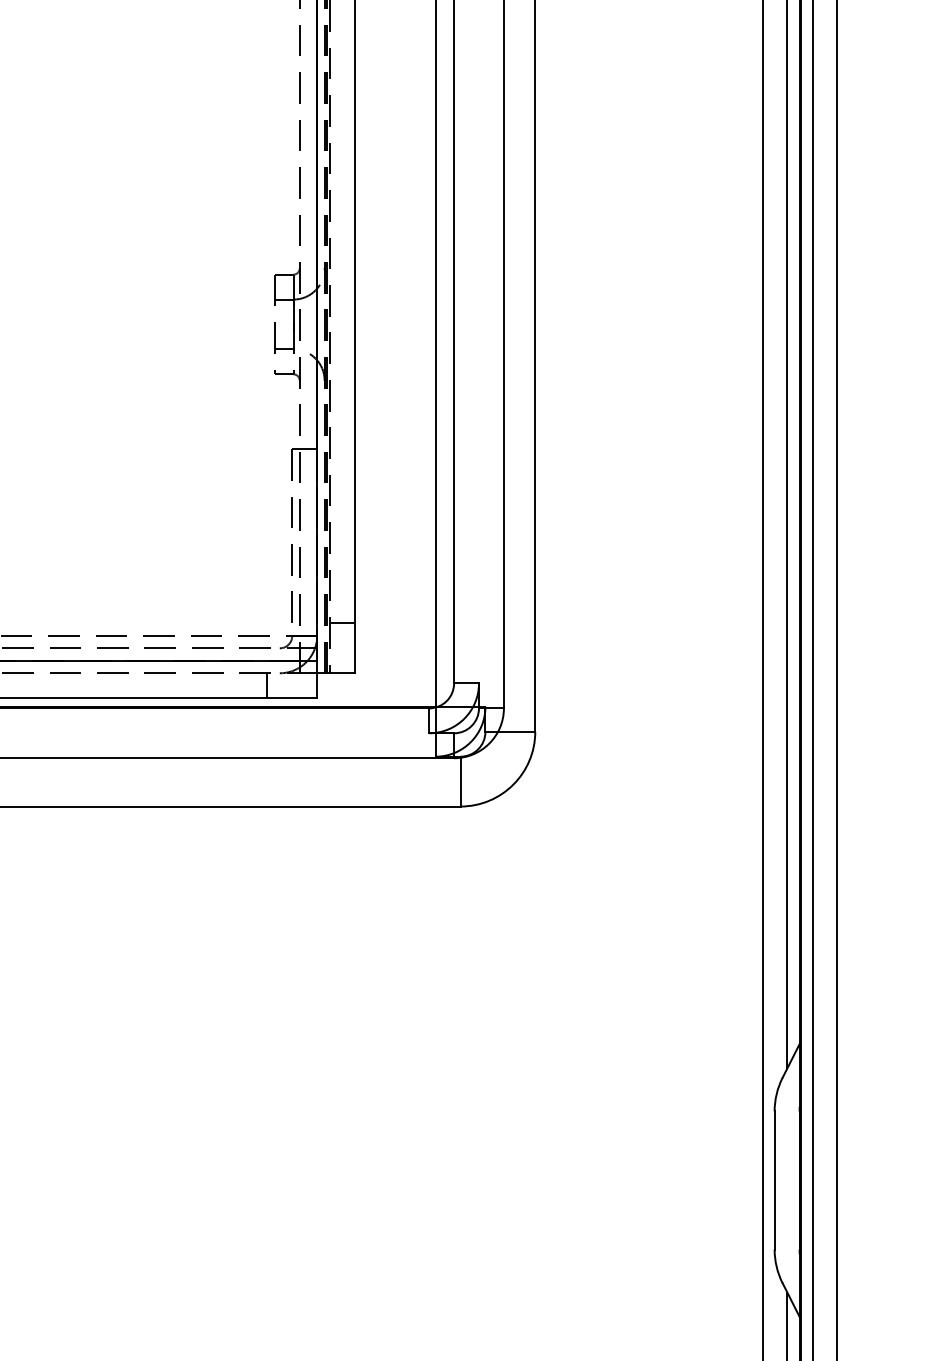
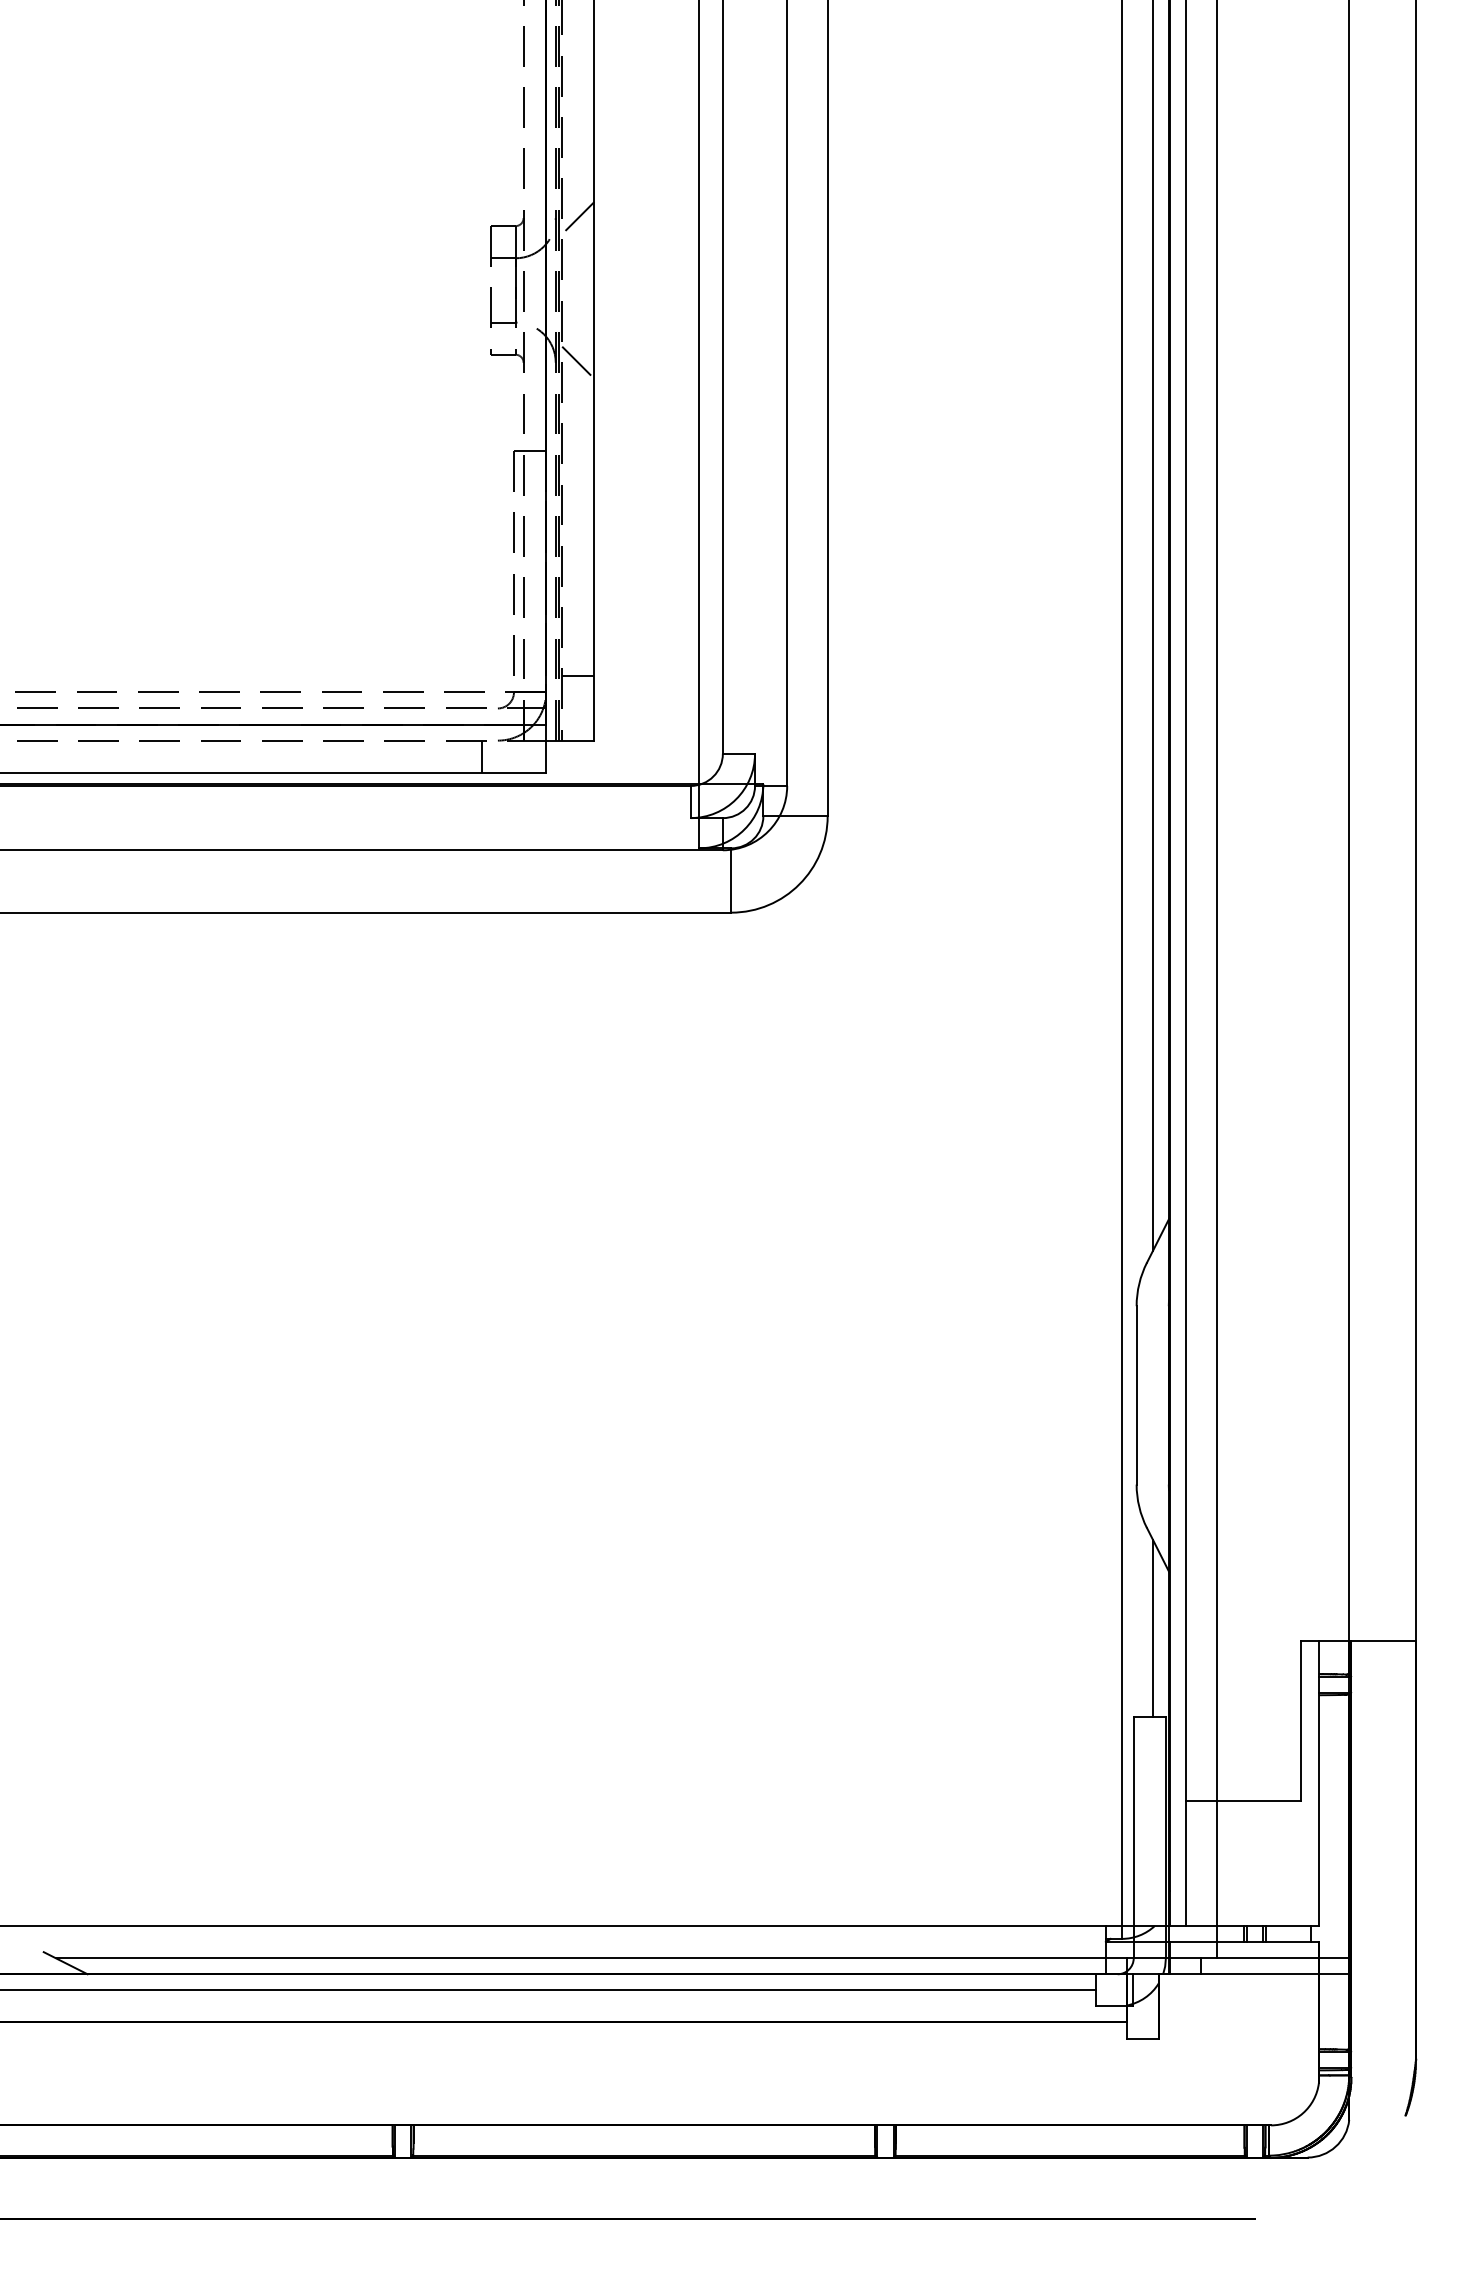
line: (342, 268) -> (578, 218), added
line: (342, 380) -> (578, 362), added

